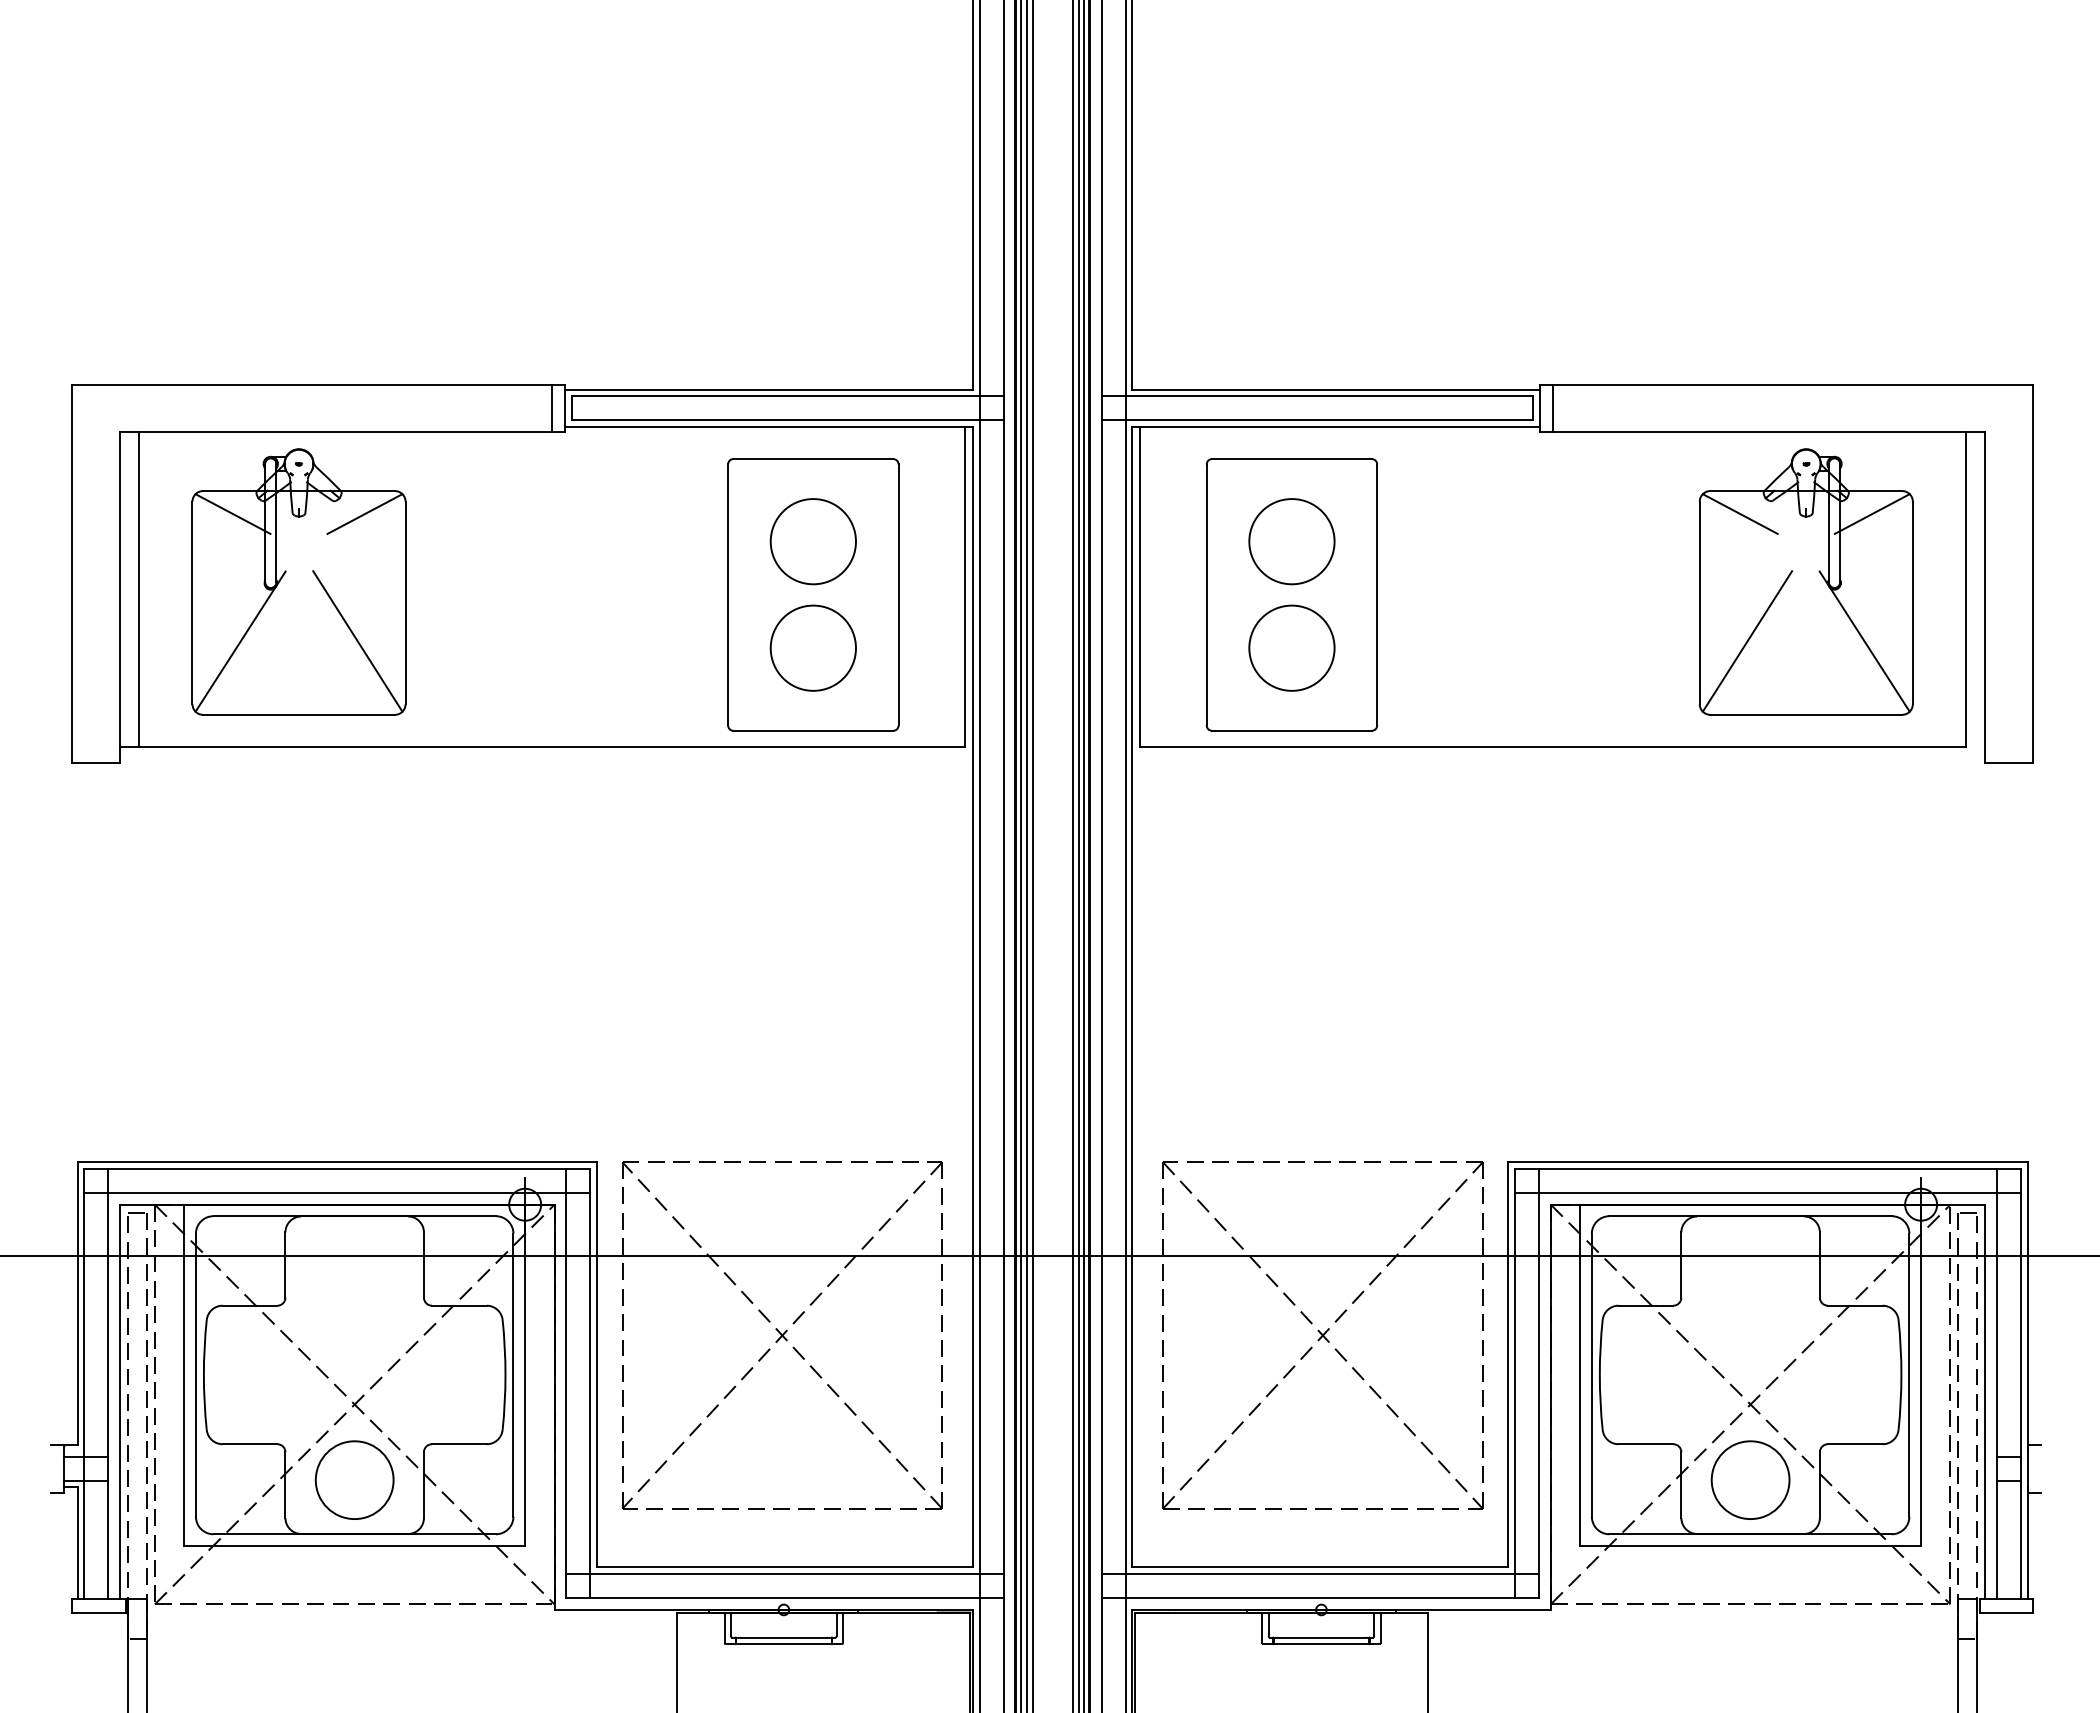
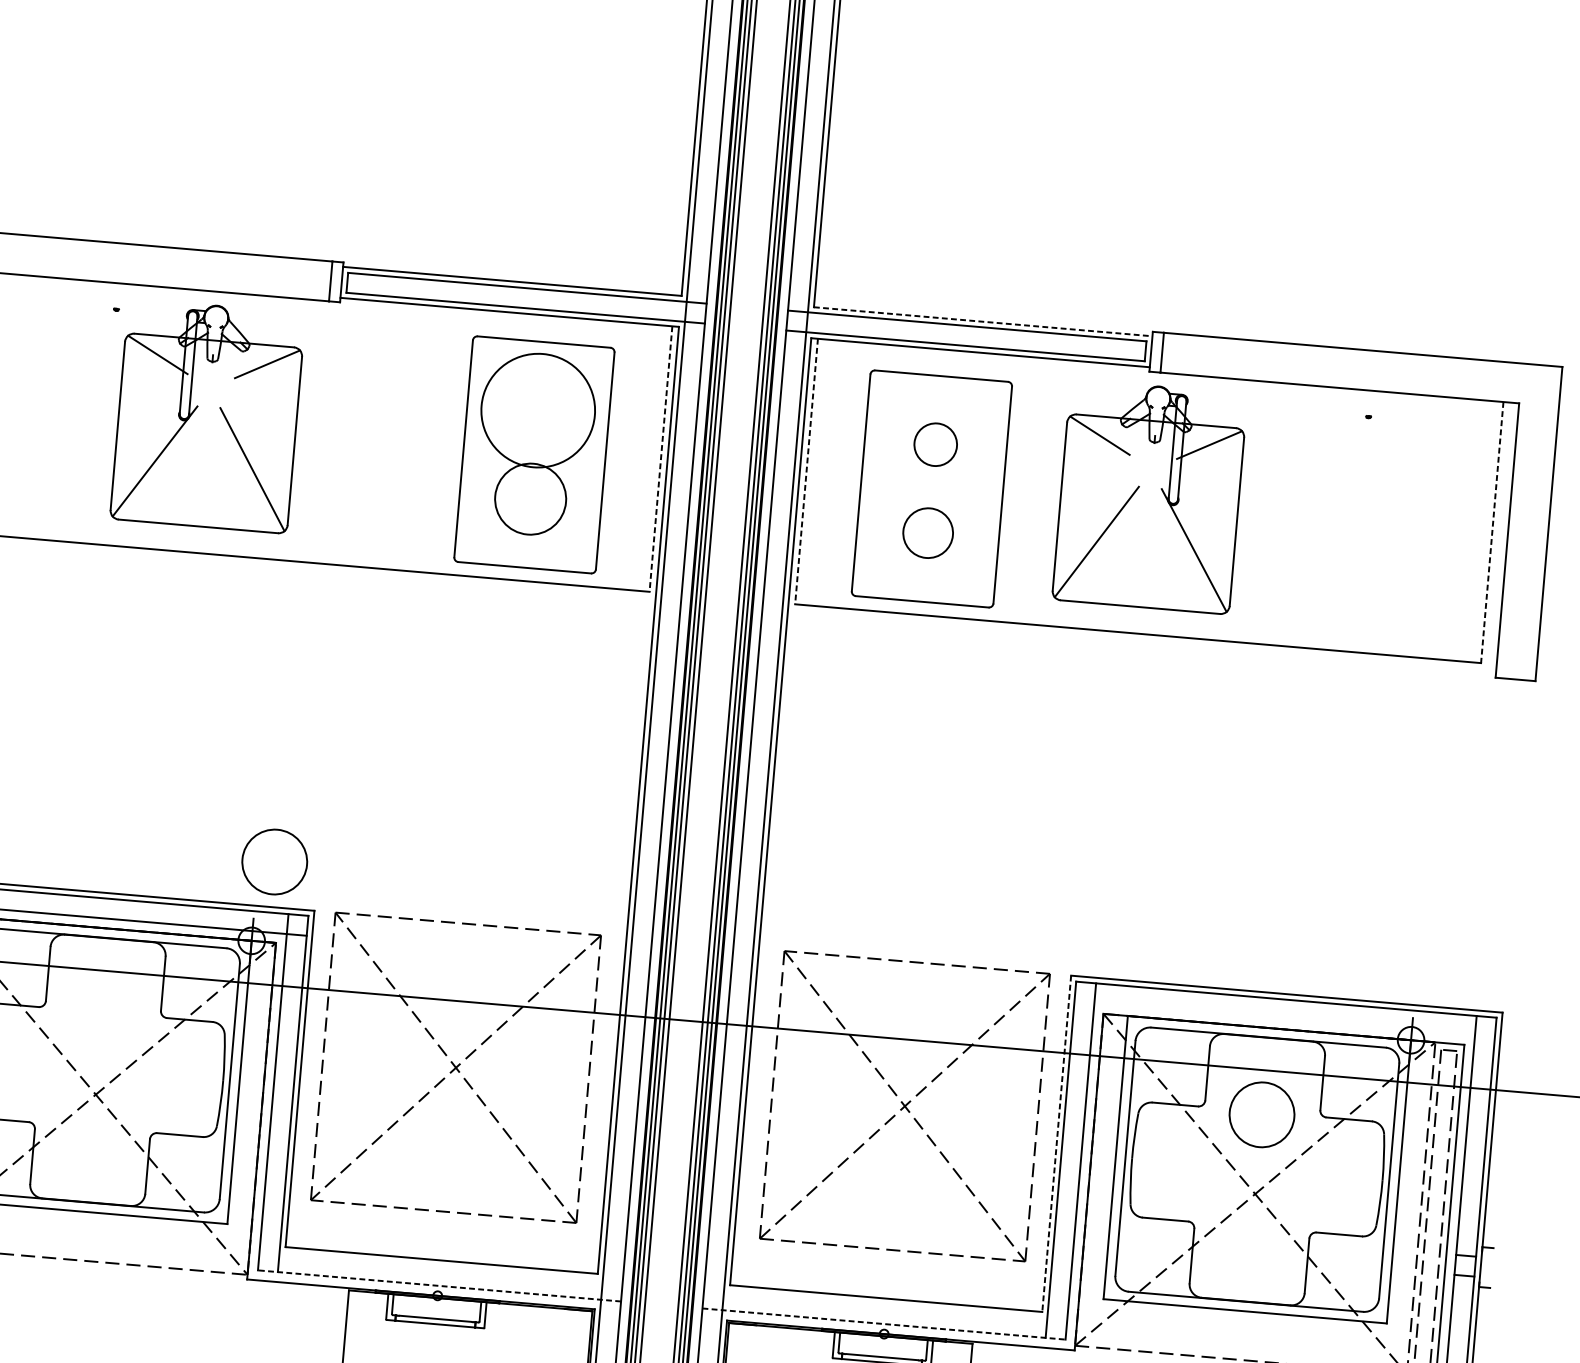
line: (1336, 389) -> (983, 321), solid -> dashed
circle: (812, 541) -> (537, 410), size x1.6
circle: (1291, 541) -> (935, 444), size x0.6
part: (298, 581) -> (207, 415), moved
part: (1805, 581) -> (1149, 496), moved
line: (965, 586) -> (661, 458), solid -> dashed
line: (1140, 586) -> (806, 471), solid -> dashed
line: (1966, 590) -> (1492, 533), solid -> dashed
circle: (1291, 647) -> (927, 532), size x0.7
line: (1767, 1193) -> (1284, 1019), removed
line: (1508, 1365) -> (1056, 1144), solid -> dashed
circle: (354, 1479) -> (274, 861), moved
circle: (1750, 1479) -> (1261, 1114), moved
line: (784, 1573) -> (440, 1265), removed
line: (1319, 1573) -> (885, 1303), removed
line: (785, 1597) -> (439, 1285), solid -> dashed
line: (1320, 1597) -> (884, 1323), solid -> dashed

